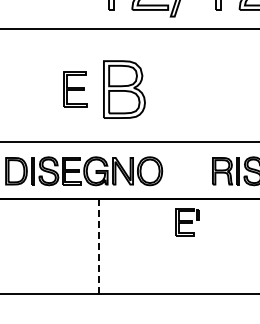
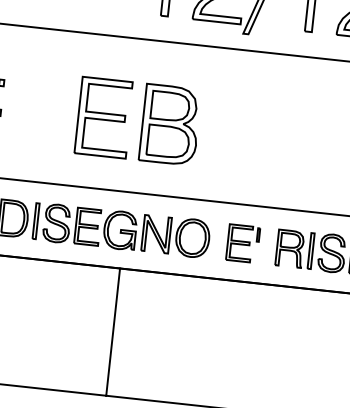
part: (74, 89) -> (103, 117), size x1.67
part: (187, 222) -> (243, 243), moved
line: (98, 246) -> (112, 331), dashed -> solid

